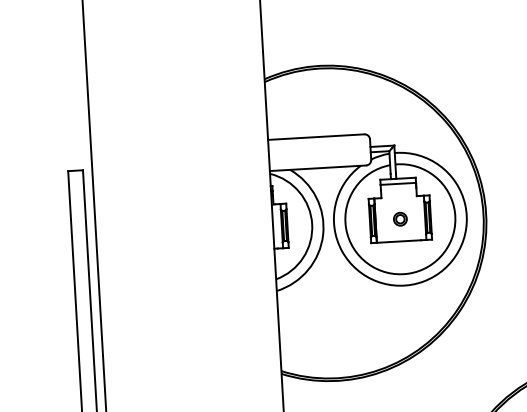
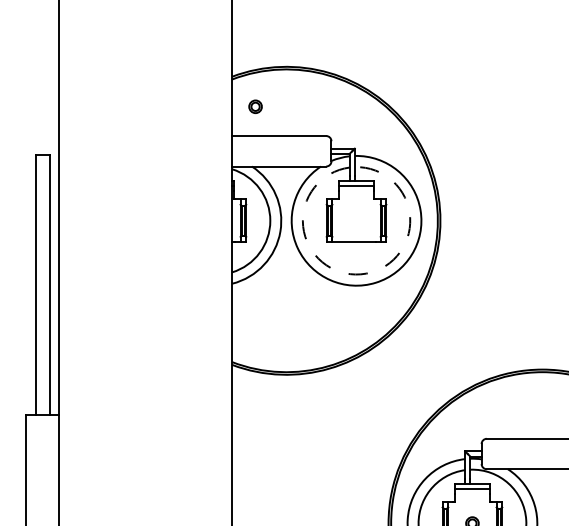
part: (400, 218) -> (255, 106), moved
arc: (407, 273) -> (360, 274), solid -> dashed

